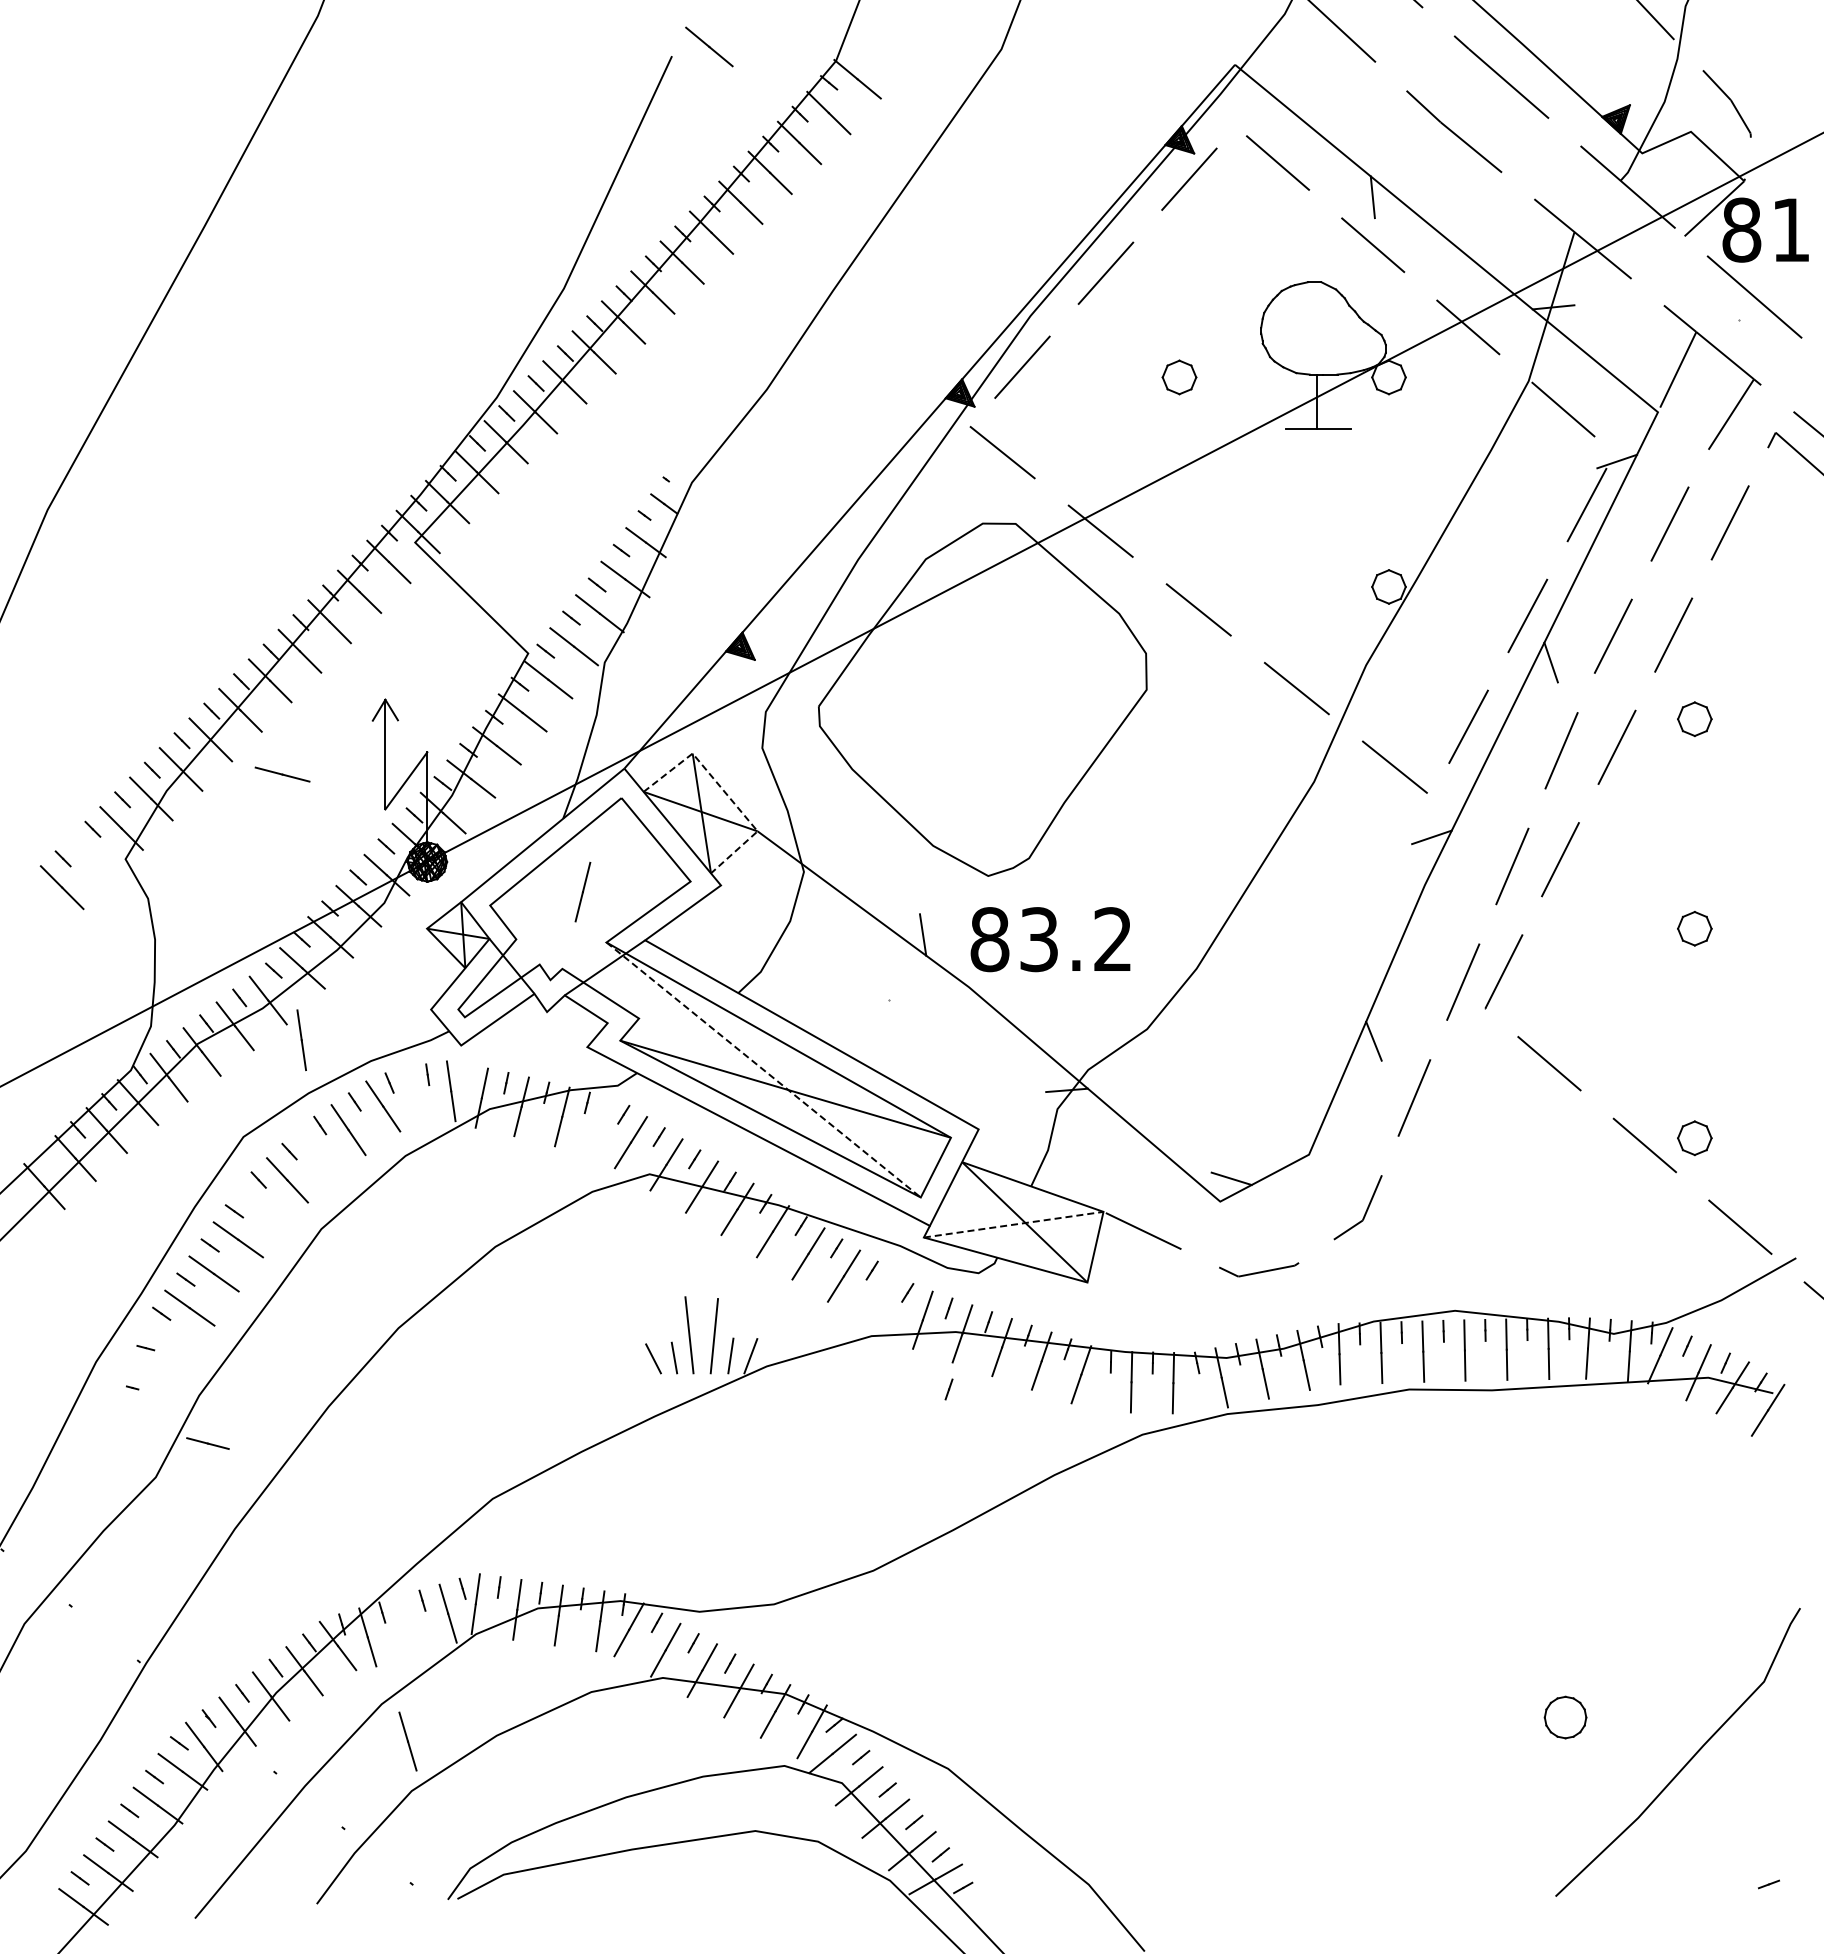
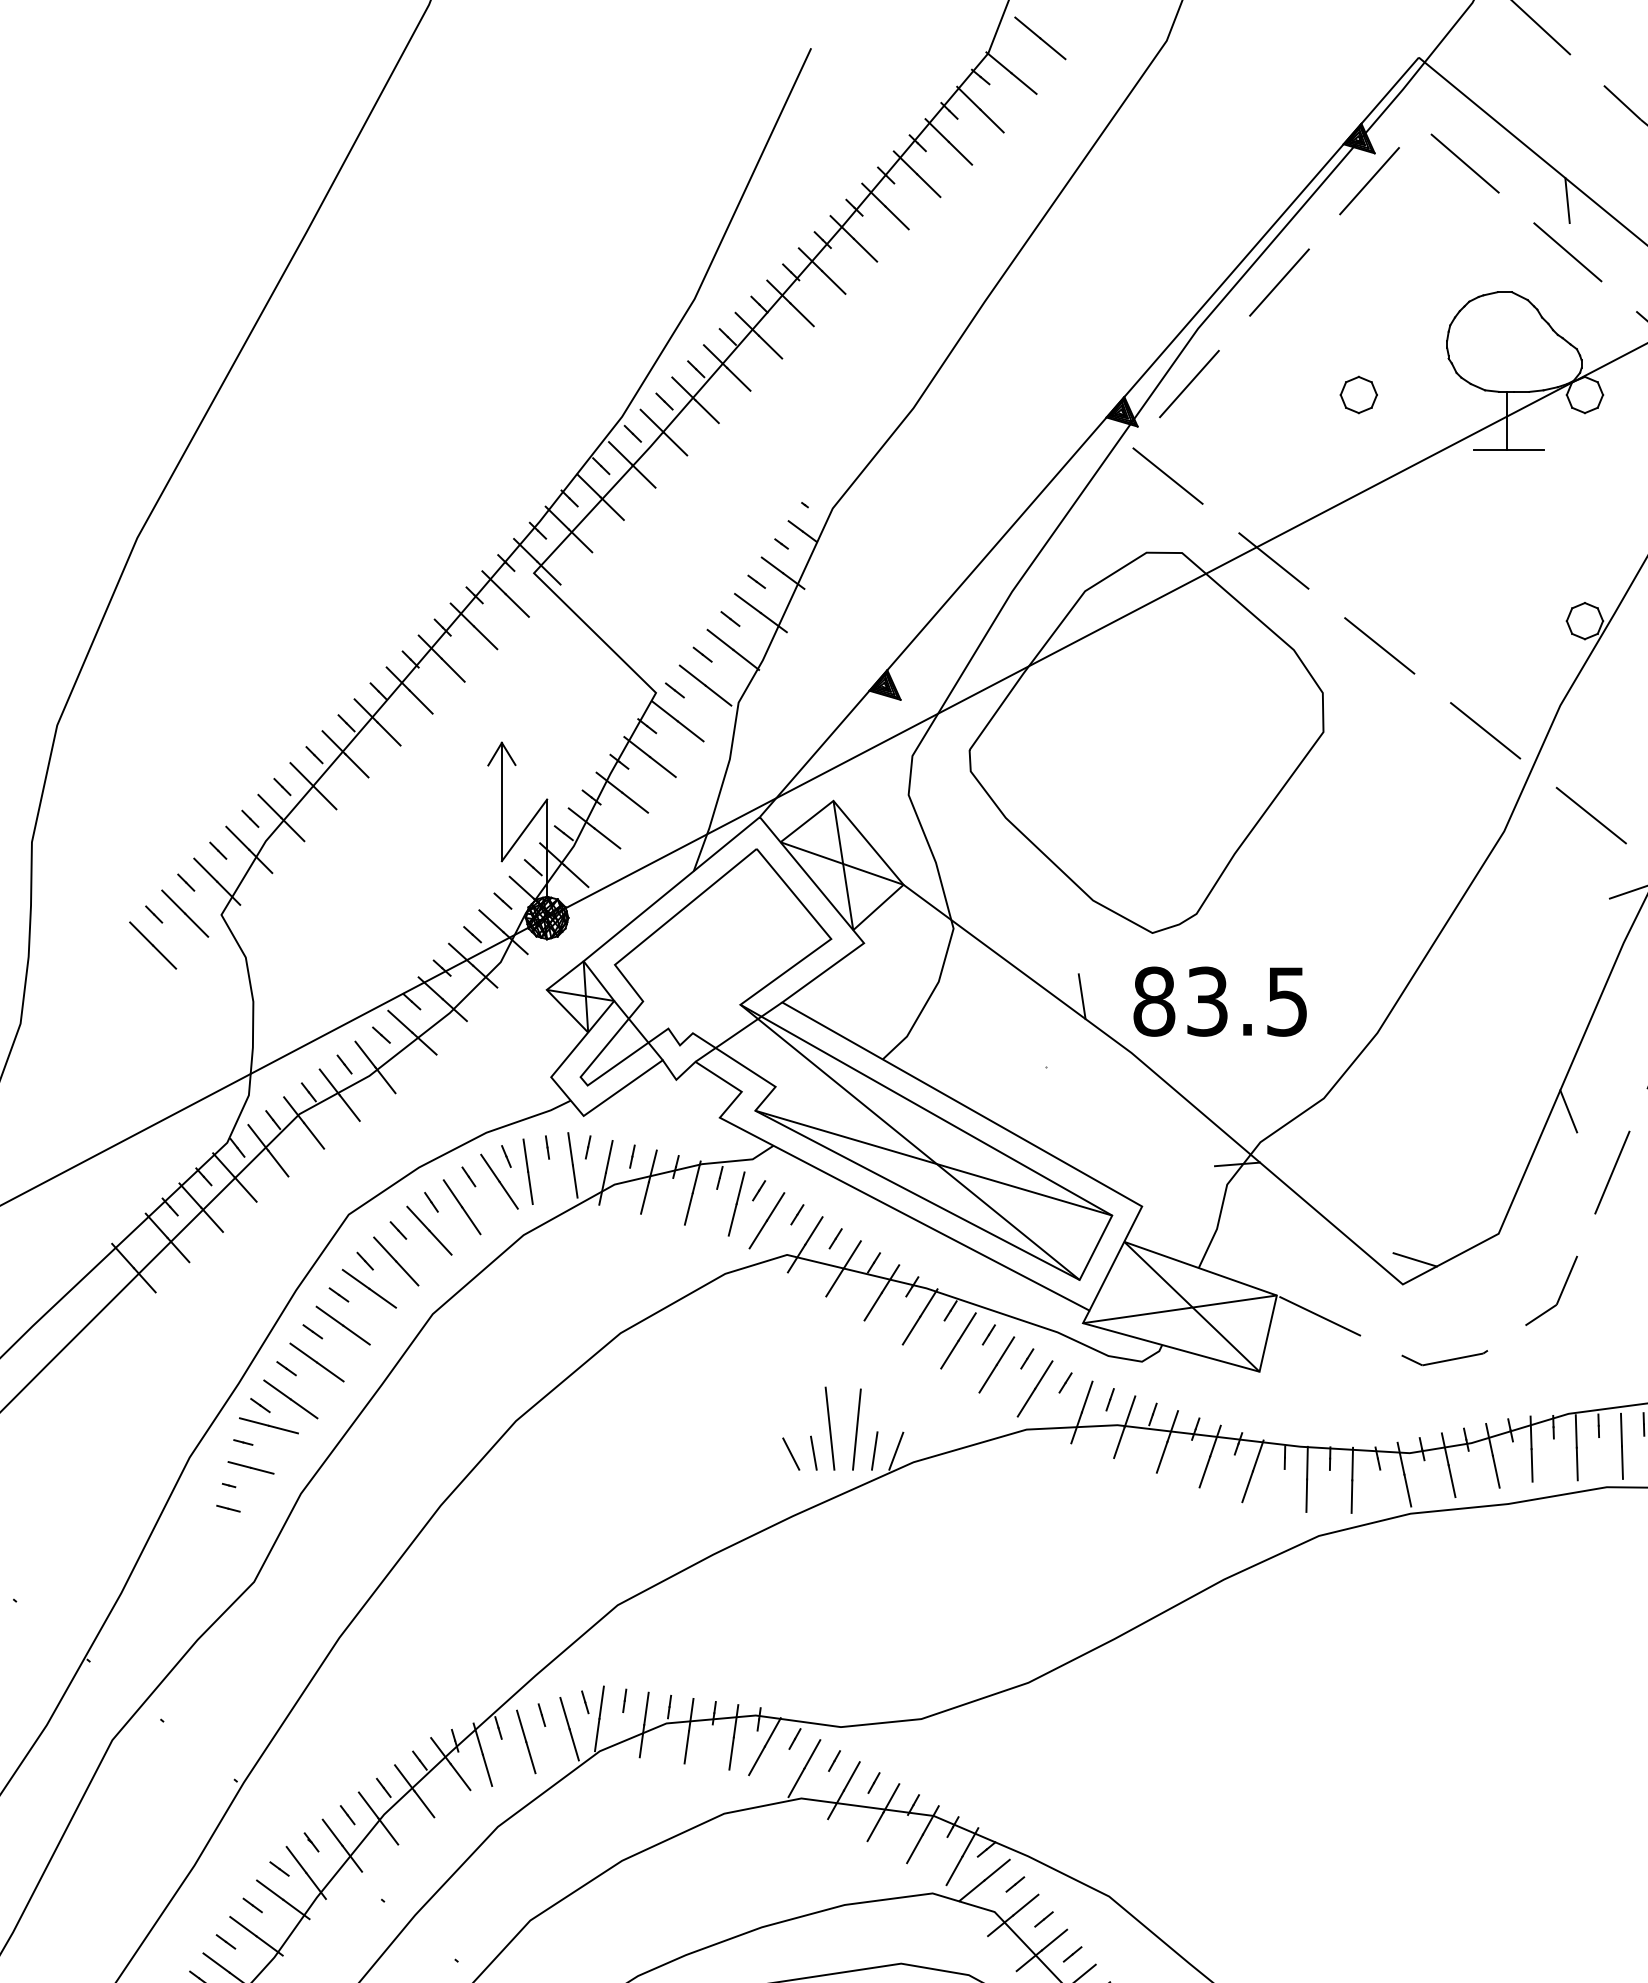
line: (709, 46) -> (1040, 37), moved
line: (282, 774) -> (268, 1425), moved
line: (725, 792) -> (868, 842), dashed -> solid
line: (91, 857) -> (184, 913), added
line: (582, 891) -> (736, 1203), moved
text: (1112, 939) -> (1286, 1001), 83.2 -> 83.5
line: (301, 1040) -> (527, 1172), moved
line: (764, 1070) -> (911, 1142), dashed -> solid
line: (465, 1074) -> (588, 1147), added
line: (317, 1151) -> (428, 1230), added
line: (262, 1205) -> (369, 1288), added
line: (1013, 1224) -> (1179, 1309), dashed -> solid
line: (879, 1298) -> (1035, 1388), added
line: (948, 1389) -> (1109, 1487), removed
line: (131, 1409) -> (227, 1508), added
line: (207, 1443) -> (250, 1467), moved
line: (407, 1741) -> (525, 1741), moved

